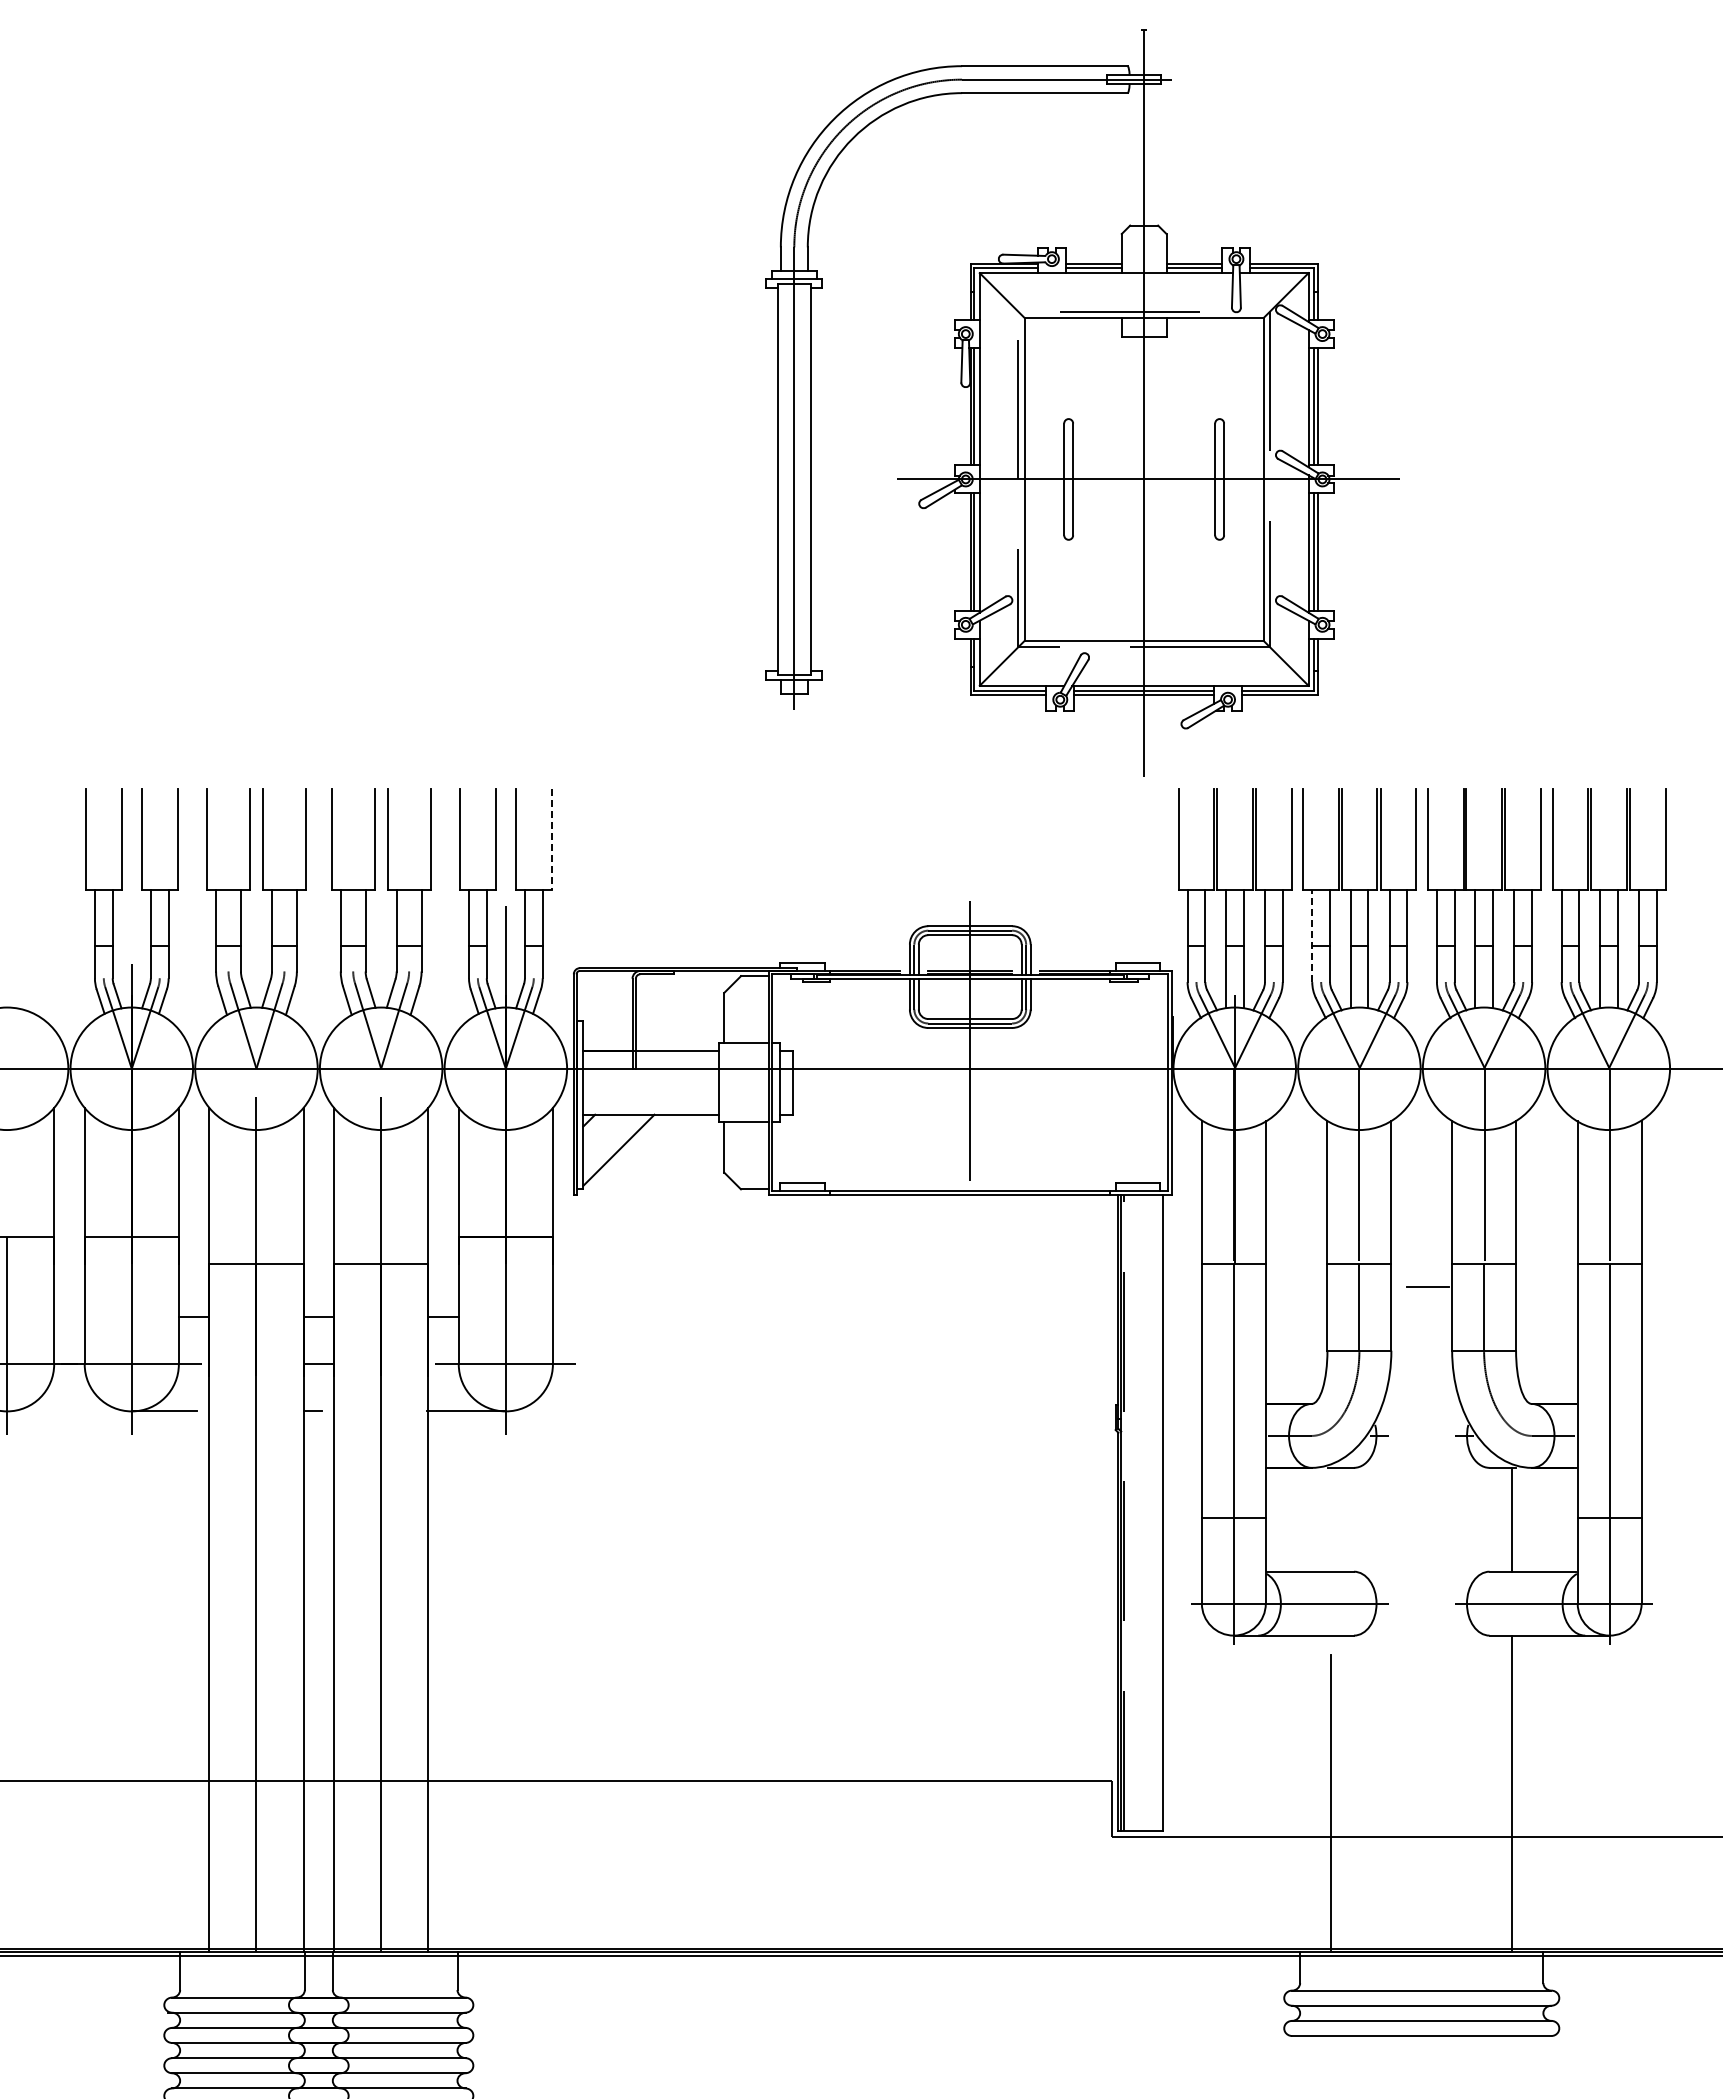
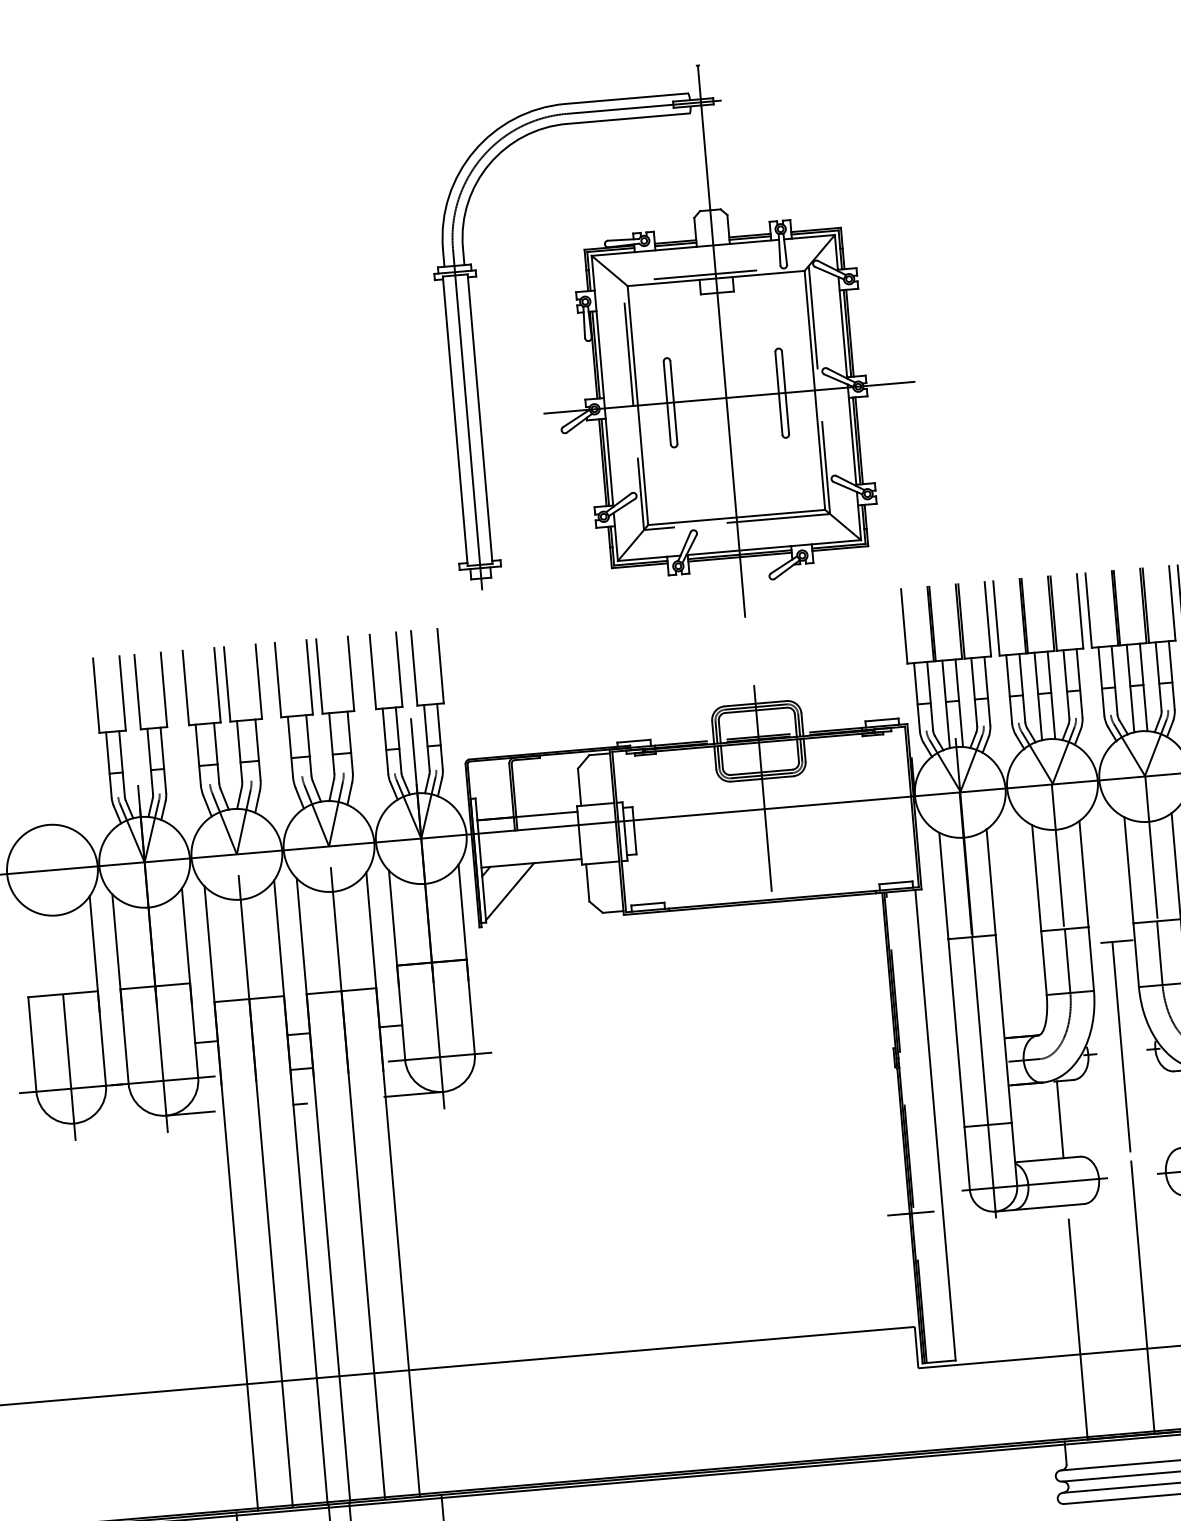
part: (1082, 402) -> (675, 345), moved
line: (551, 840) -> (440, 666), dashed -> solid
line: (1312, 935) -> (1009, 688), dashed -> solid
line: (1421, 1429) -> (1121, 1047), added
line: (1331, 1519) -> (1060, 1119), added
line: (1119, 1628) -> (910, 1213), added
line: (1421, 1767) -> (1142, 1297), added

